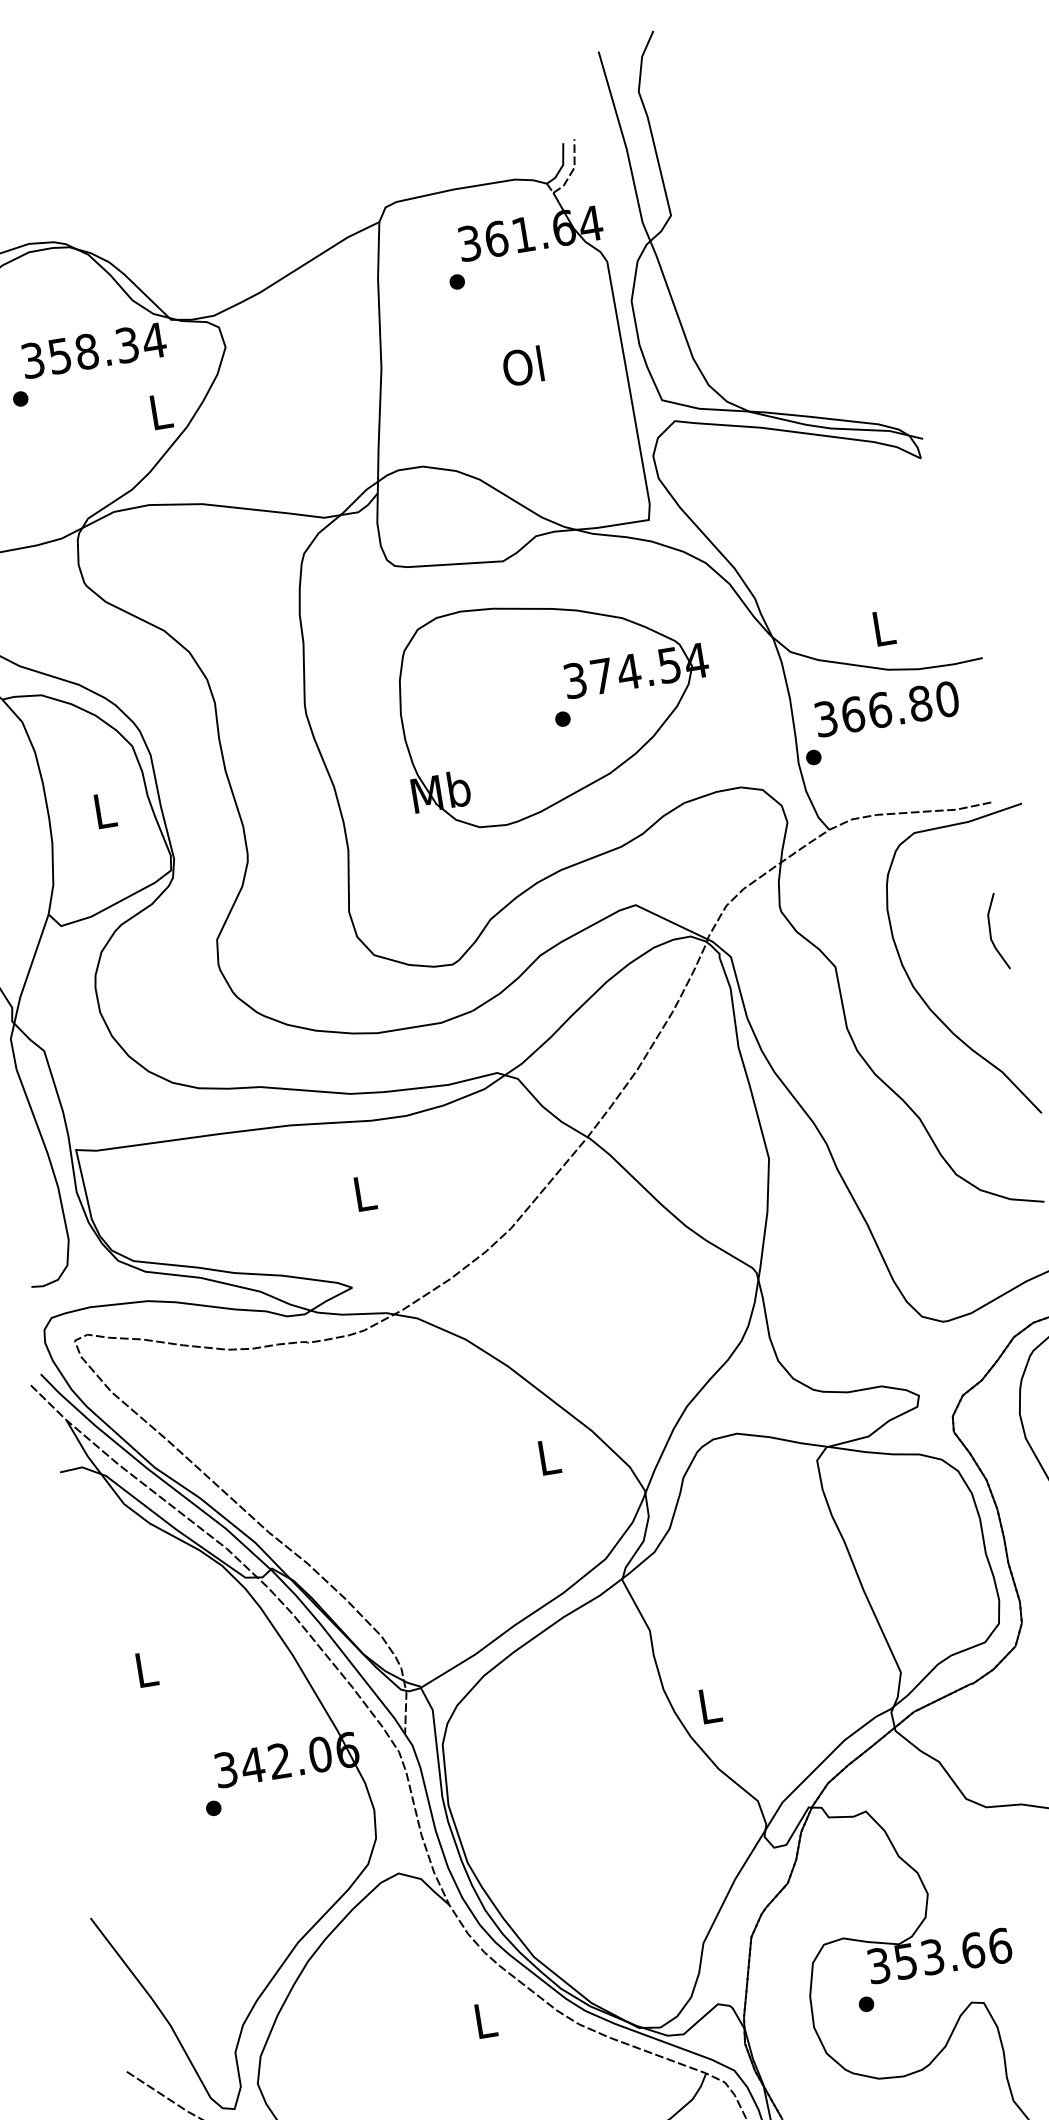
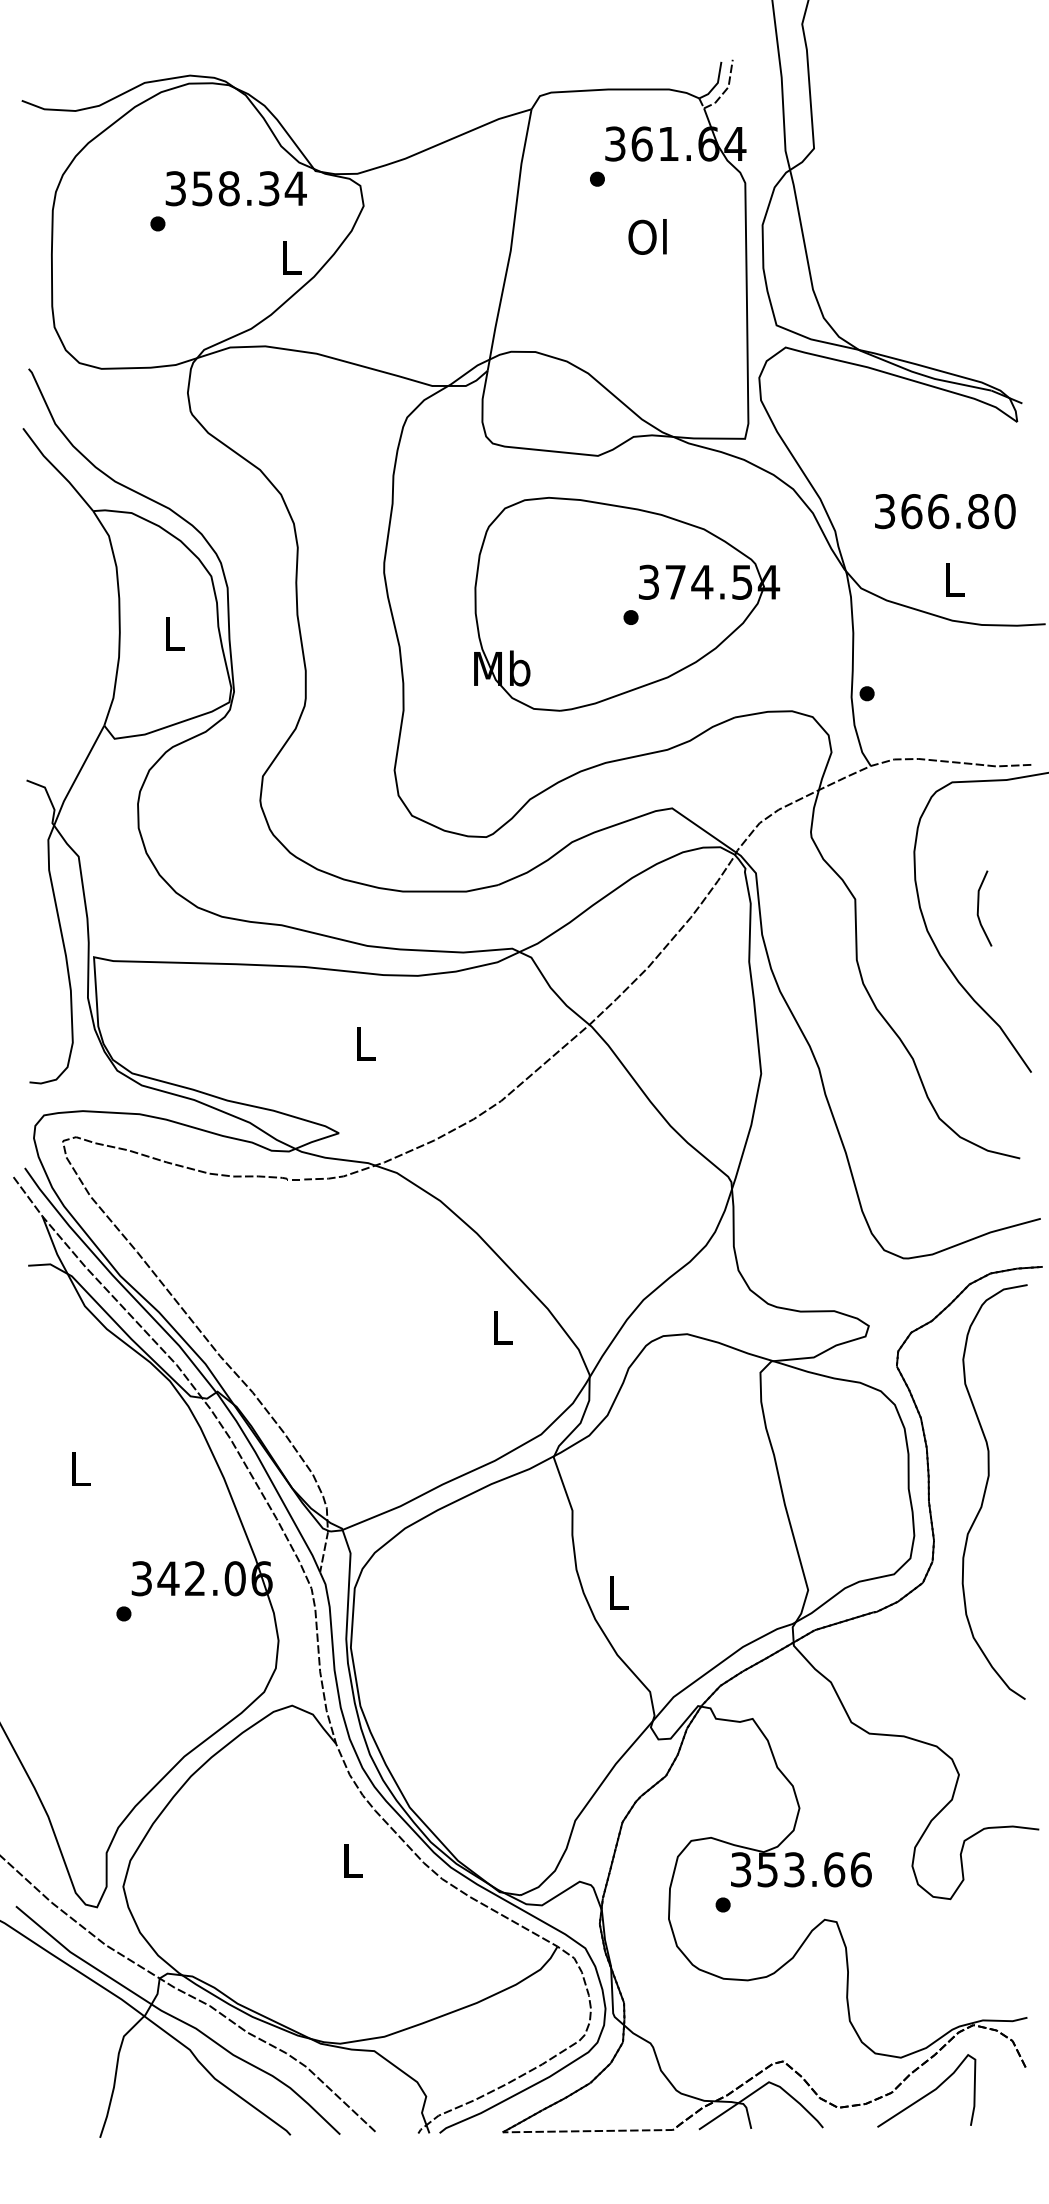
text: (522, 365) -> (647, 236), moved
text: (887, 709) -> (945, 511), moved
line: (990, 932) -> (978, 908), moved

